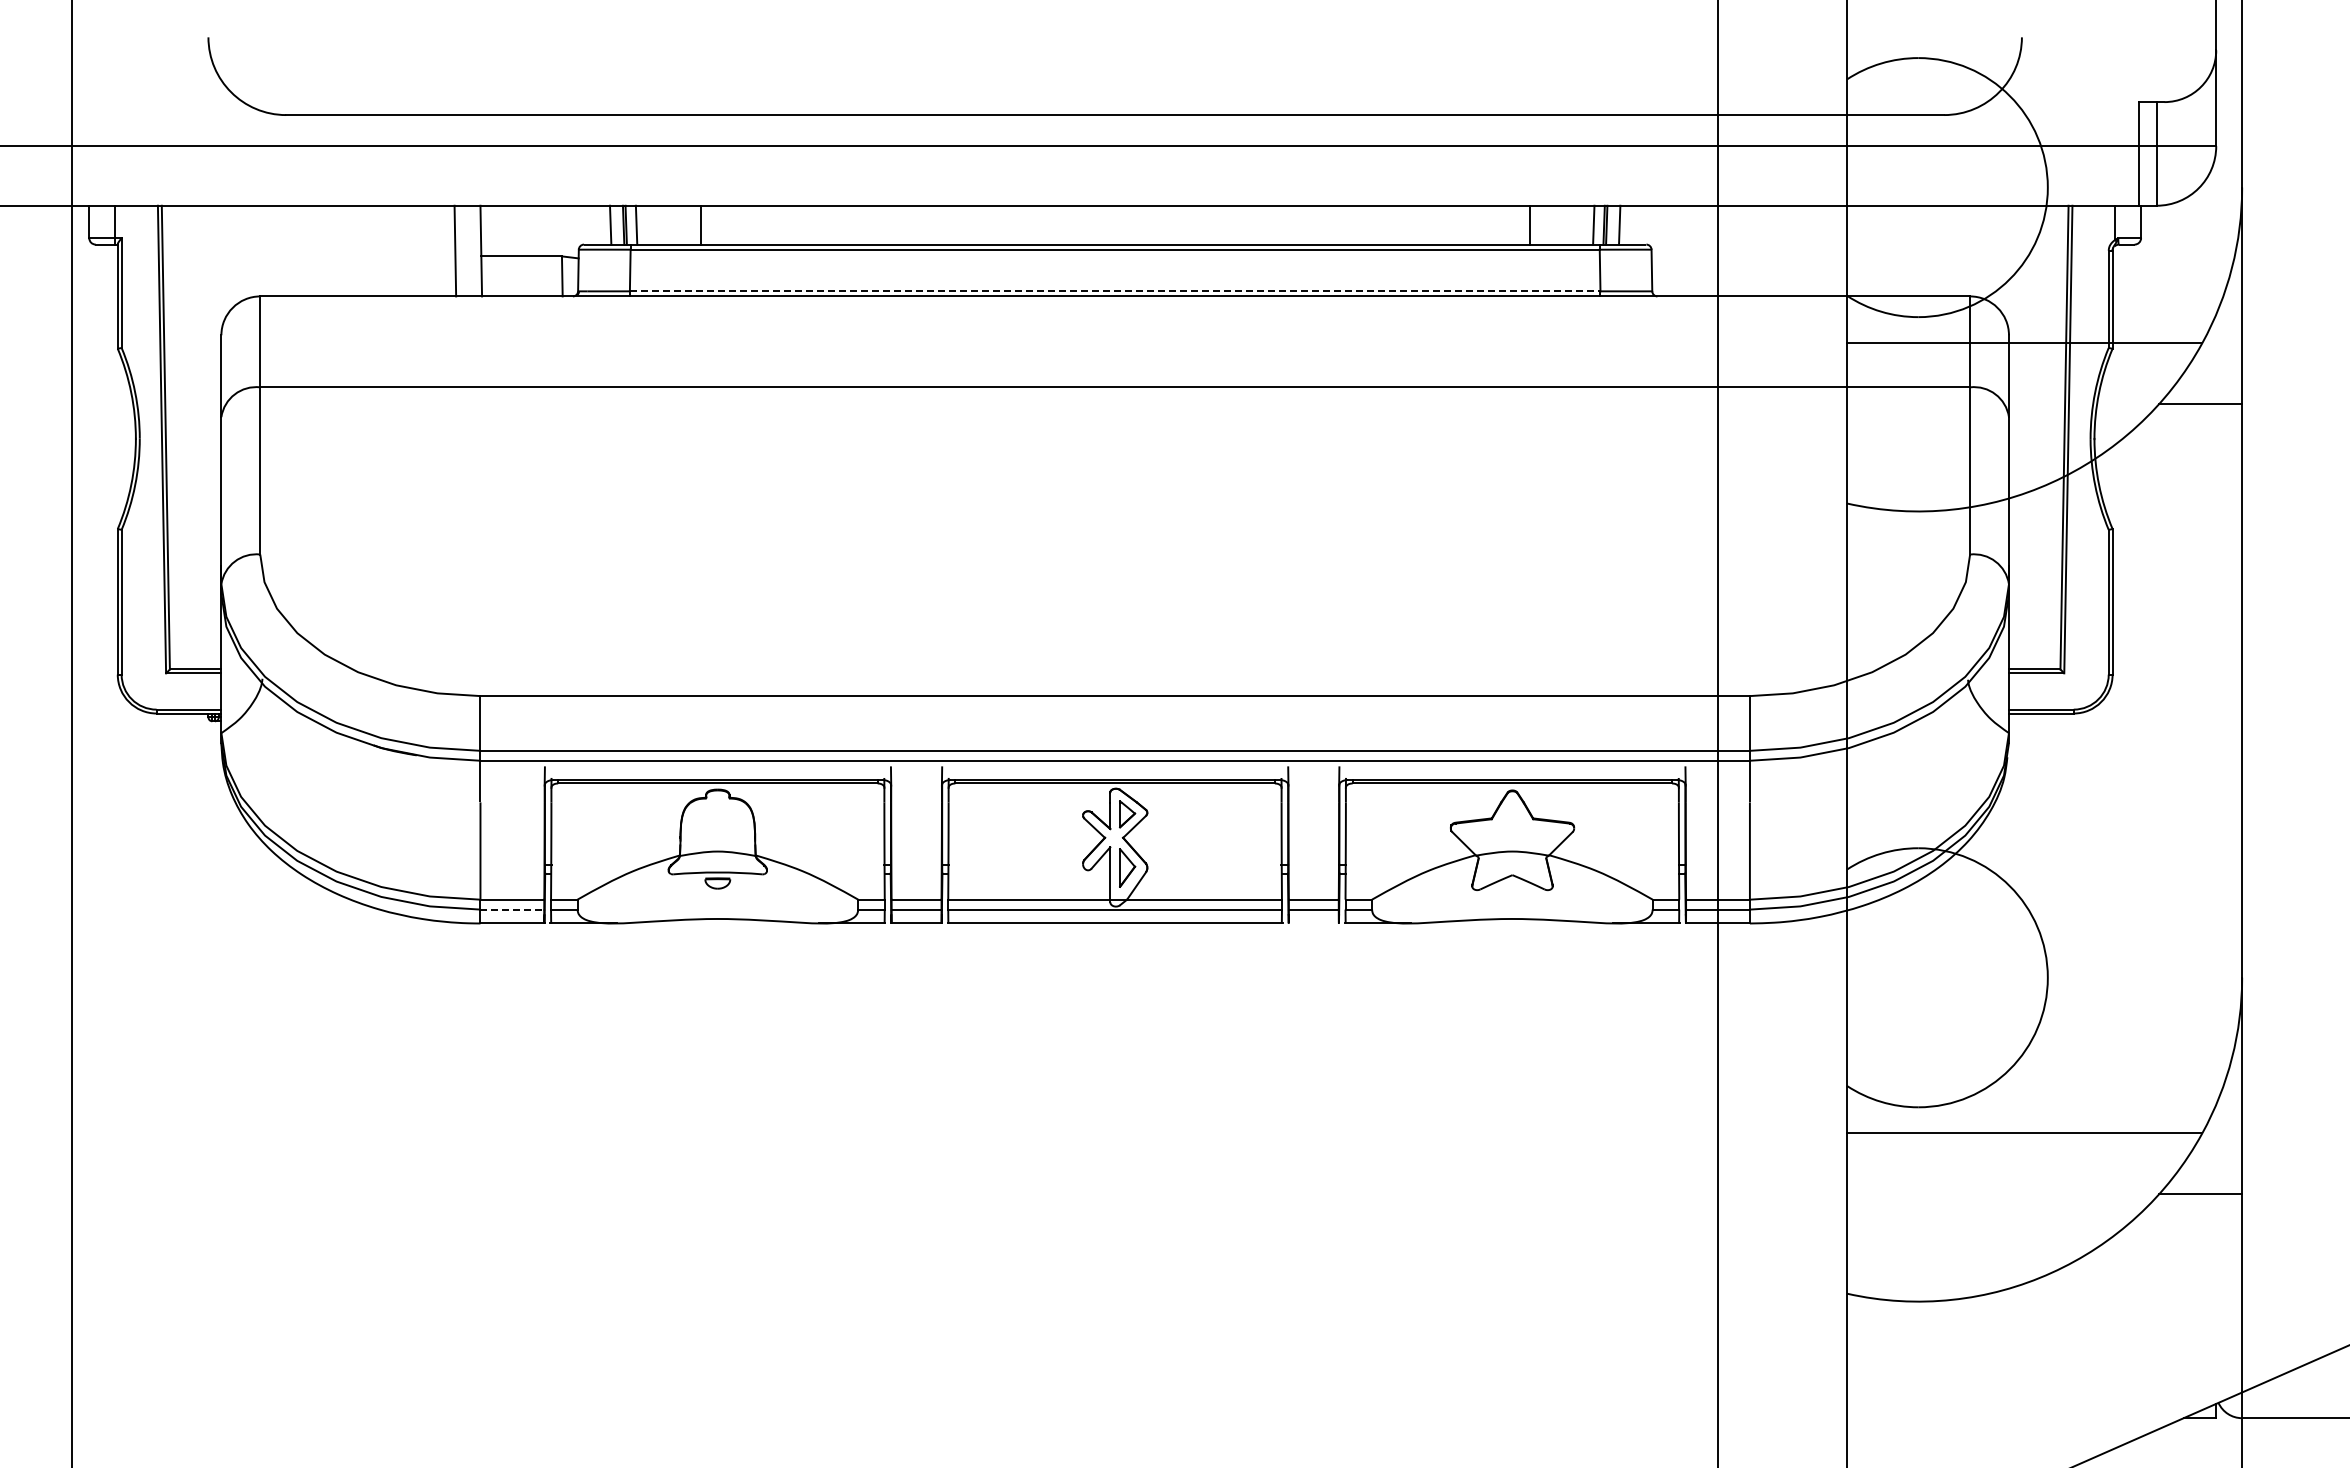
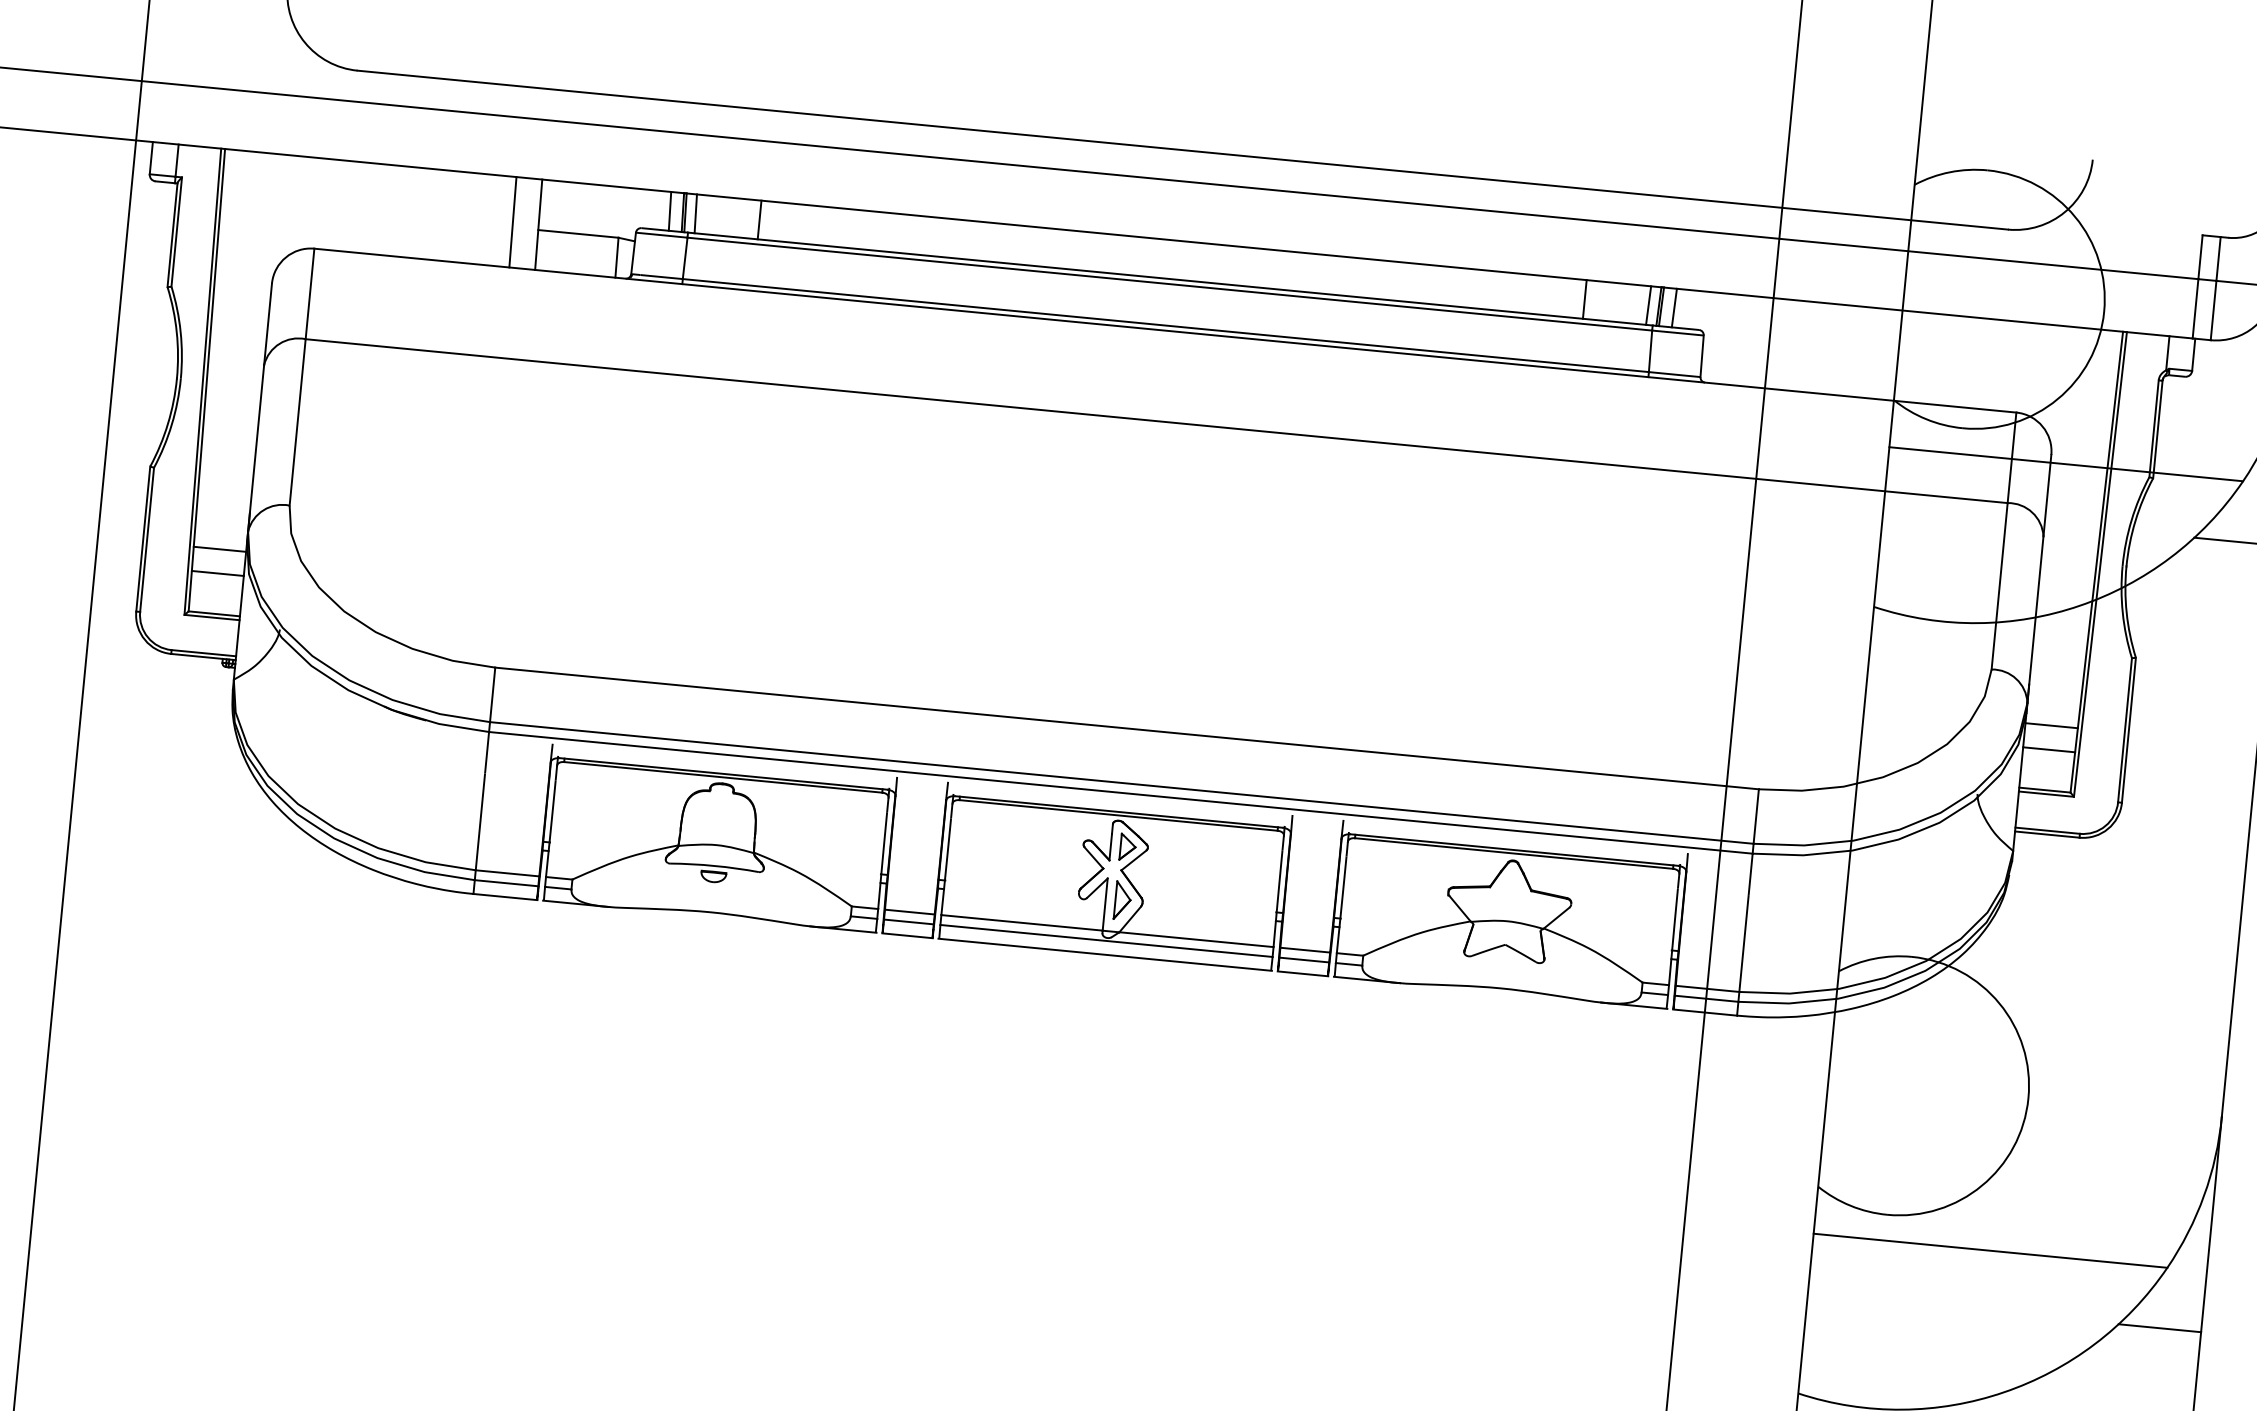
line: (1115, 291) -> (1166, 325), dashed -> solid
line: (194, 604) -> (219, 549), added
line: (2034, 604) -> (2050, 725), added
line: (195, 628) -> (218, 573), added
line: (2034, 628) -> (2048, 749), added
line: (512, 909) -> (506, 883), dashed -> solid
line: (1313, 923) -> (1302, 973), added

